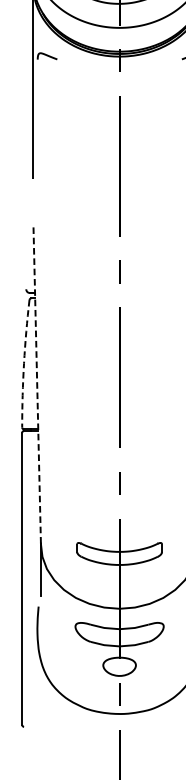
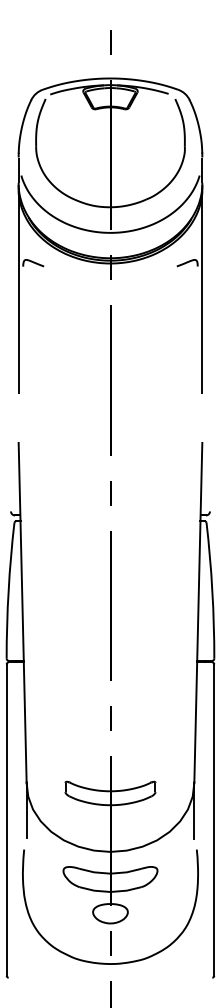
arc: (23, 363) -> (8, 590), dashed -> solid
line: (37, 384) -> (22, 612), dashed -> solid

